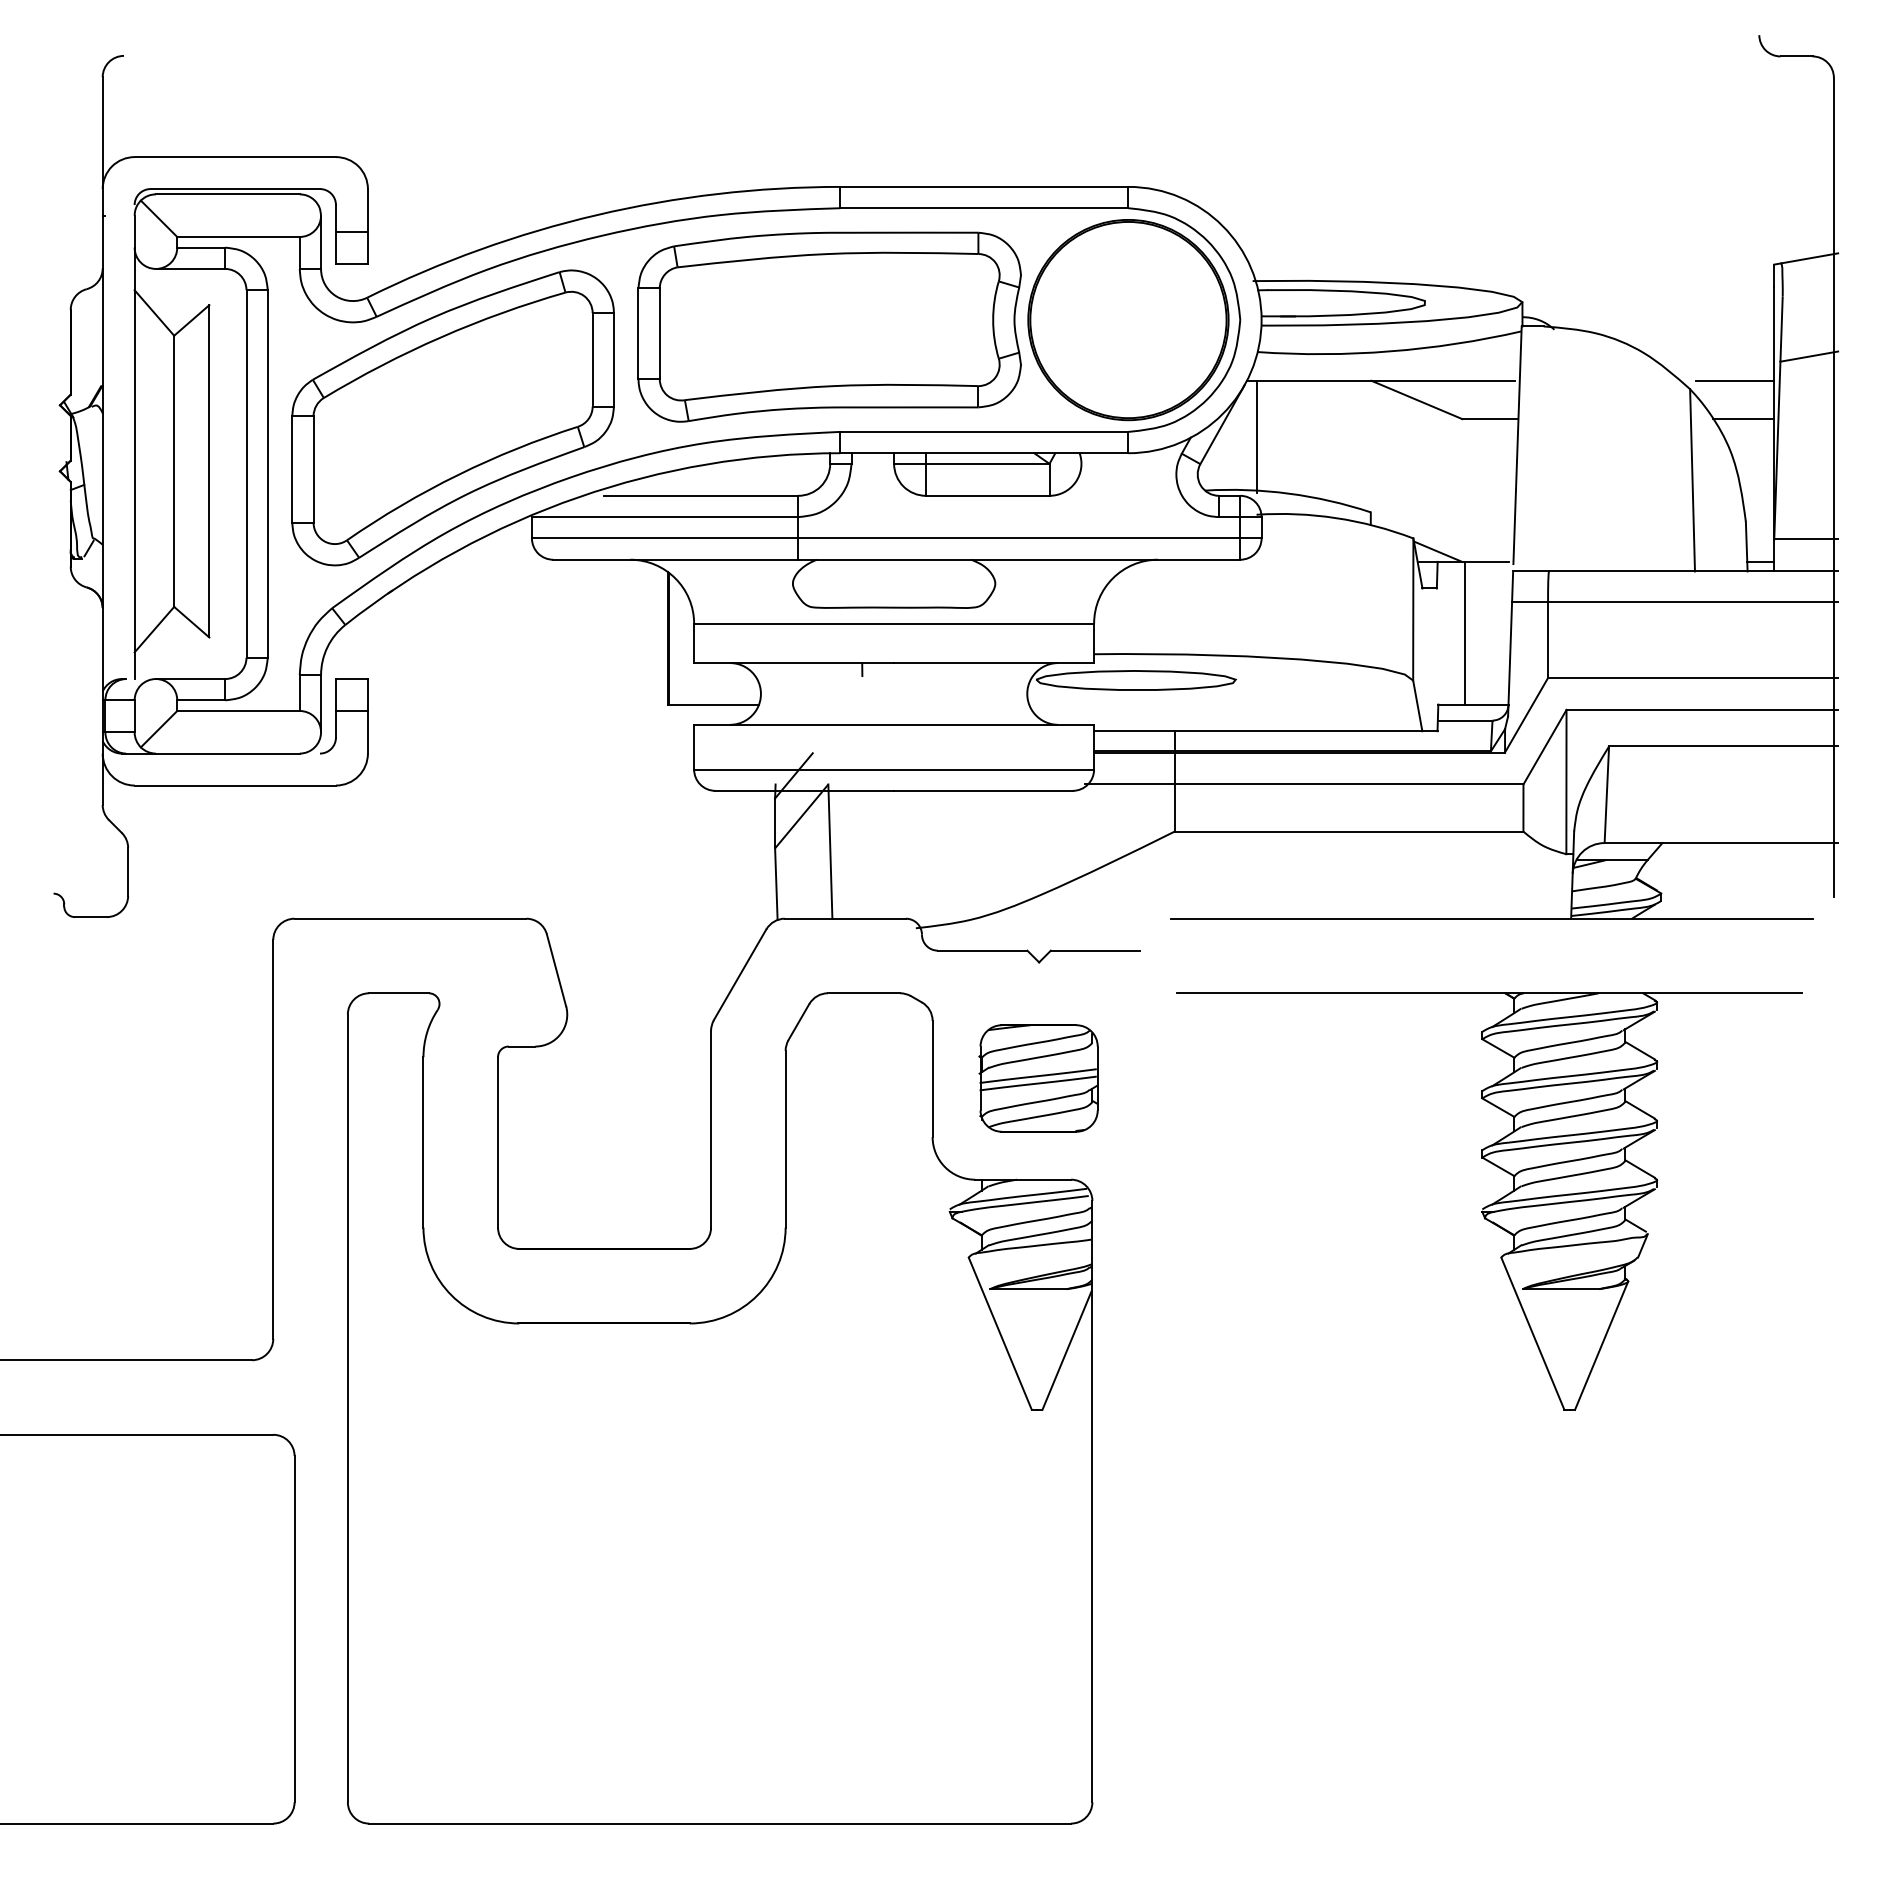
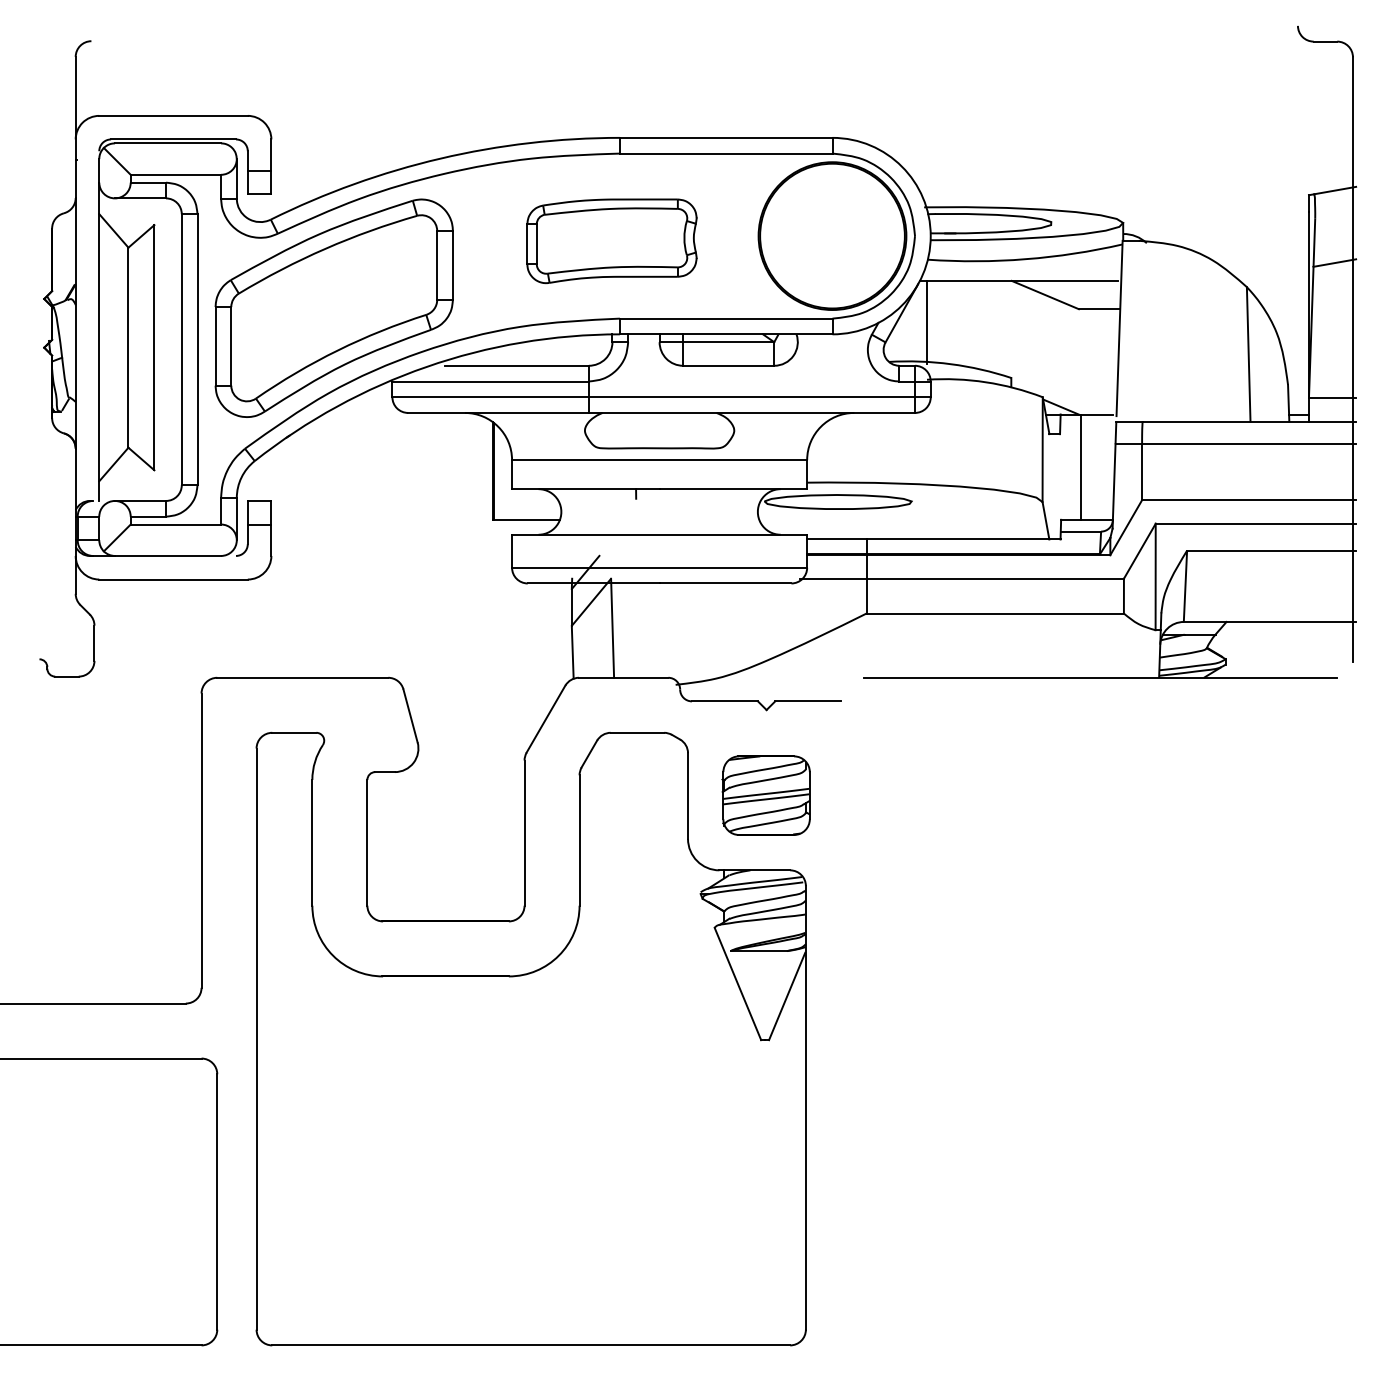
part: (829, 326) -> (611, 240), size x0.6
line: (1734, 380) -> (1279, 280), removed
line: (1743, 419) -> (1286, 309), removed
part: (1489, 1201) -> (1098, 886), removed

